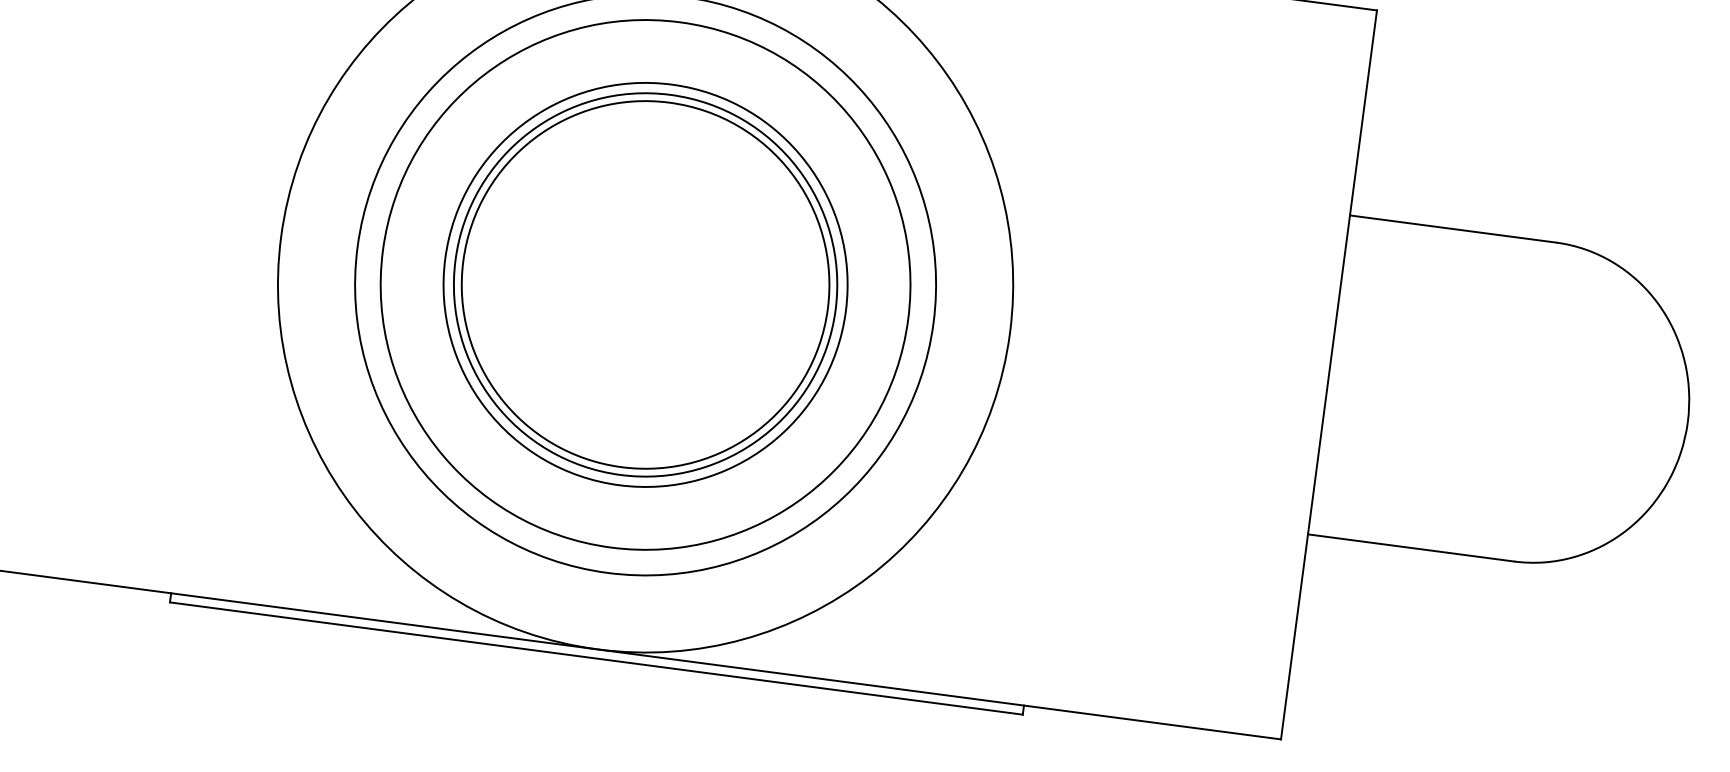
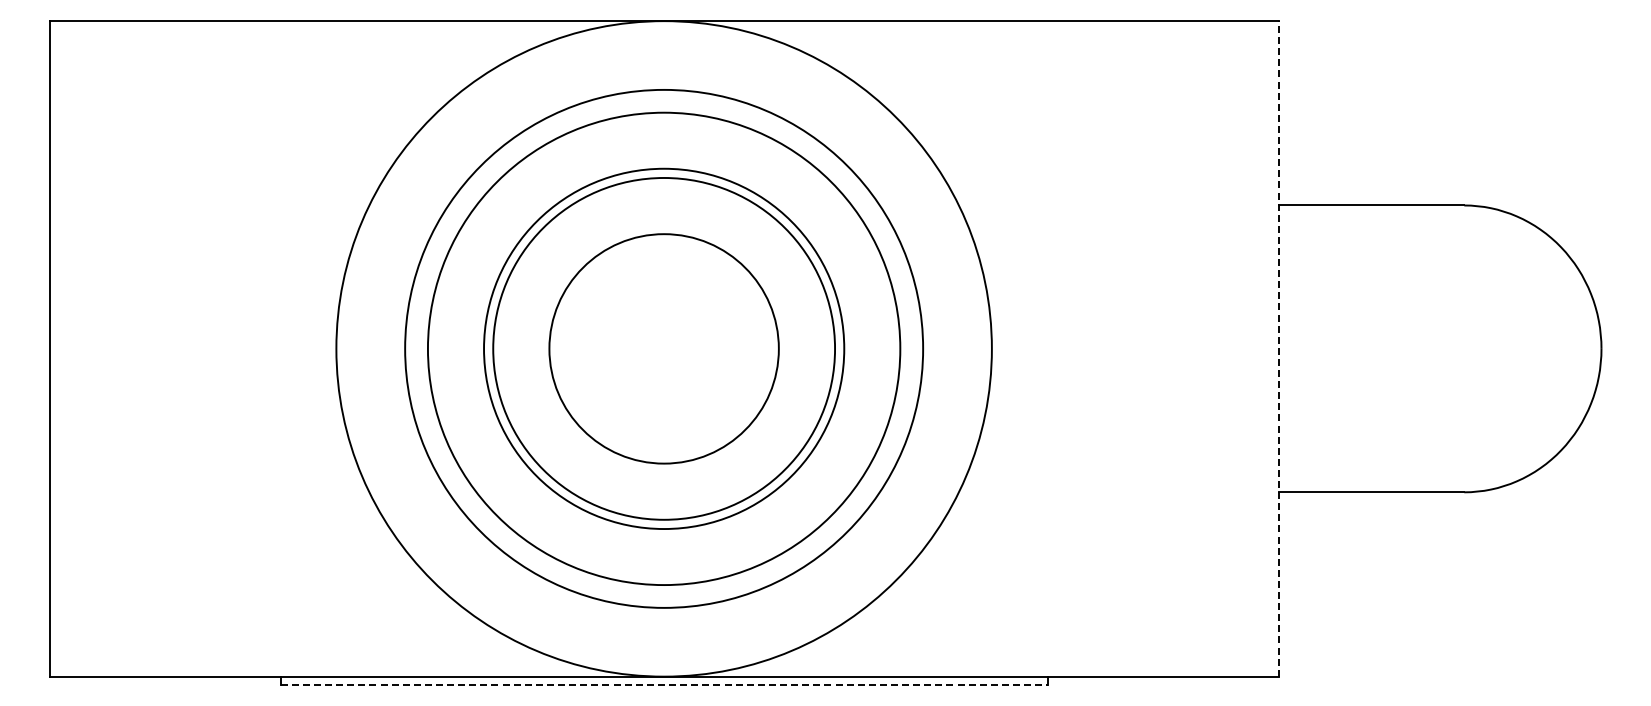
circle: (646, 284) -> (664, 348), size x0.7
line: (1328, 374) -> (1278, 348), solid -> dashed
line: (596, 658) -> (664, 684), solid -> dashed

